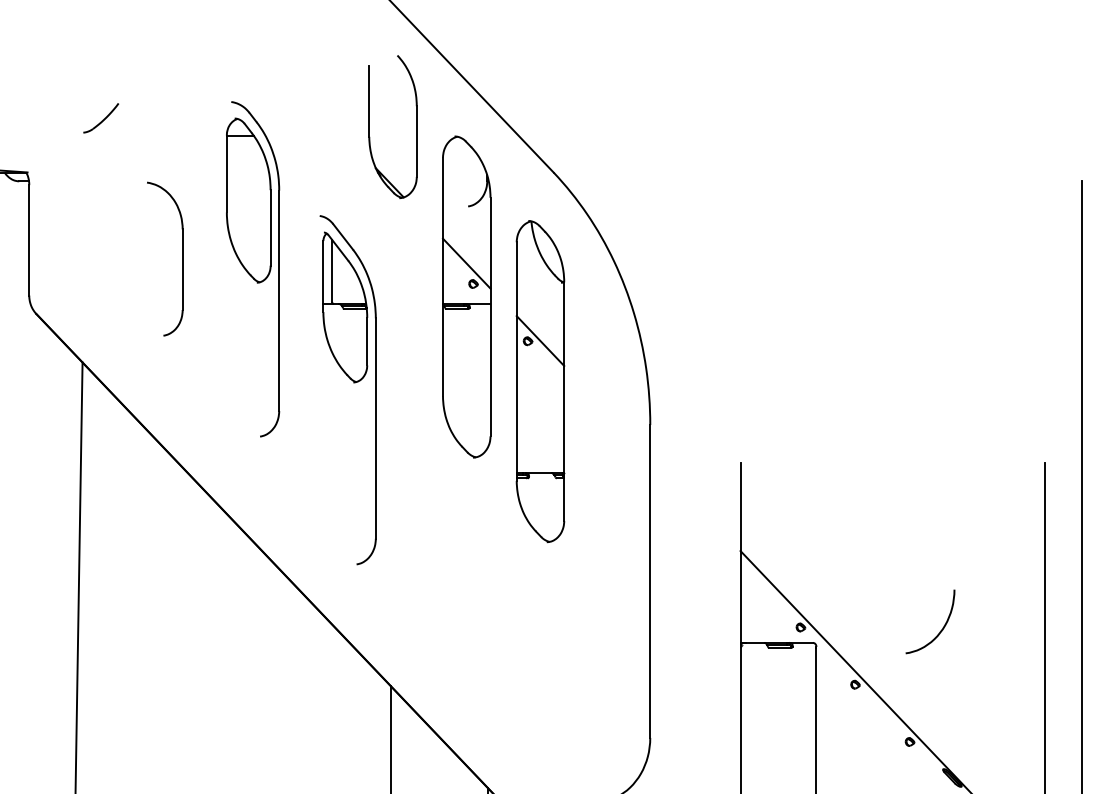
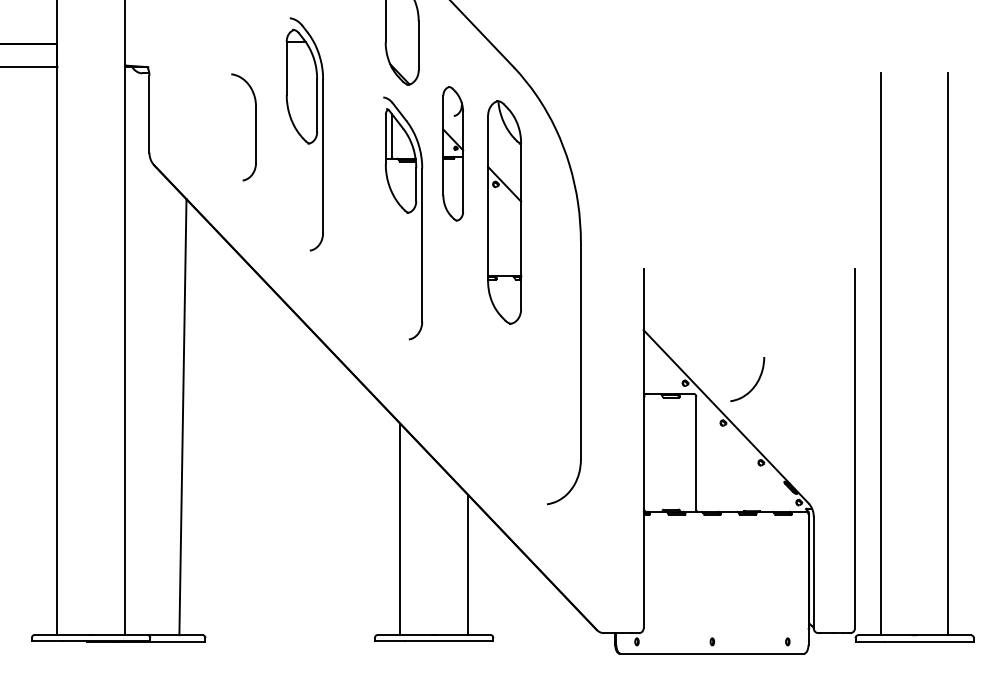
part: (101, 118) -> (199, 29), removed
part: (465, 296) -> (452, 153), size x0.6
part: (348, 390) -> (403, 218), moved
curve: (941, 627) -> (755, 383), moved

